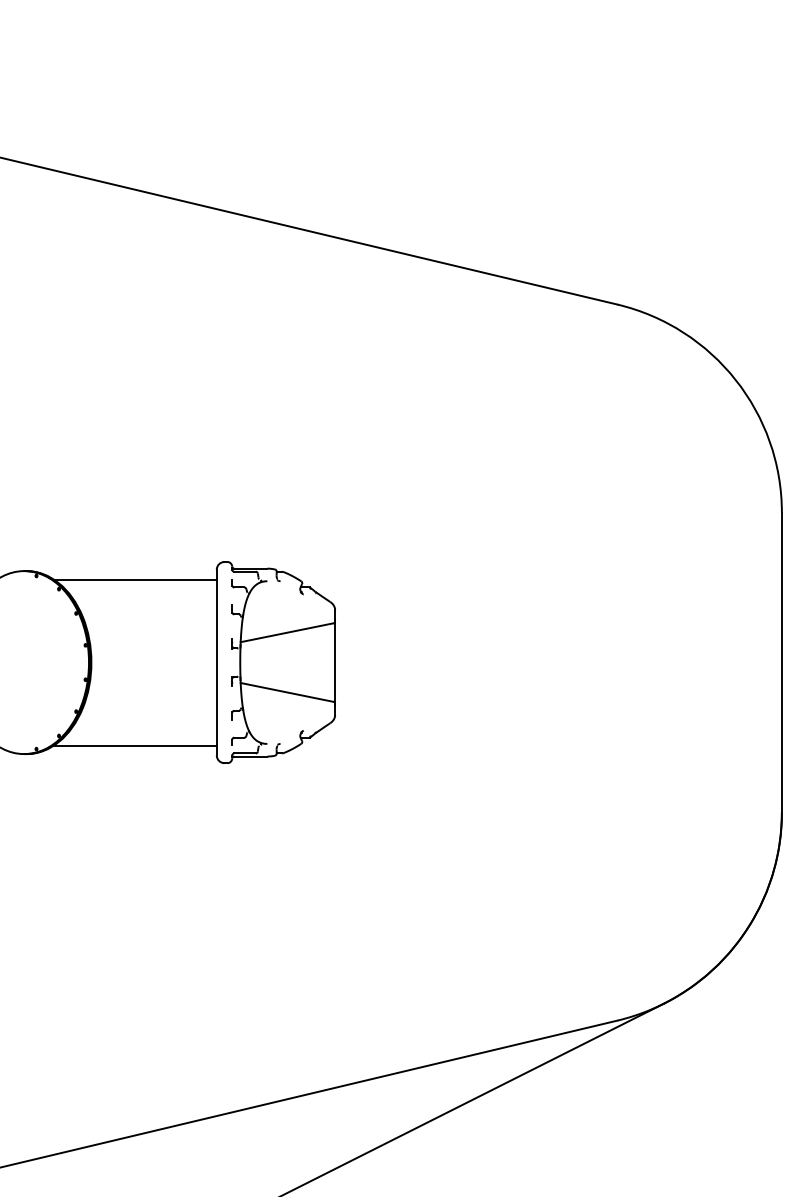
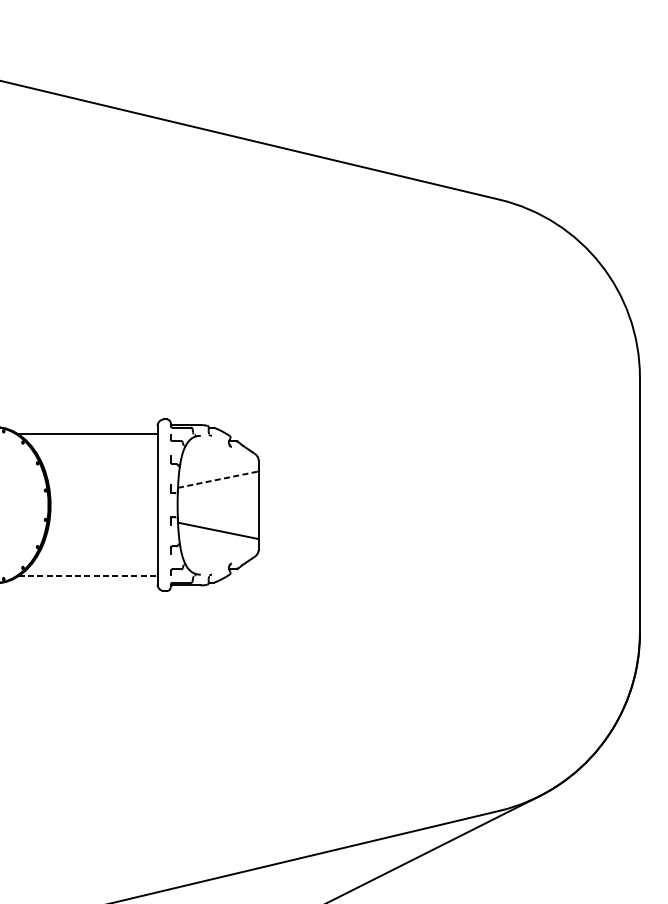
line: (287, 632) -> (217, 479), solid -> dashed
line: (135, 745) -> (88, 576), solid -> dashed

